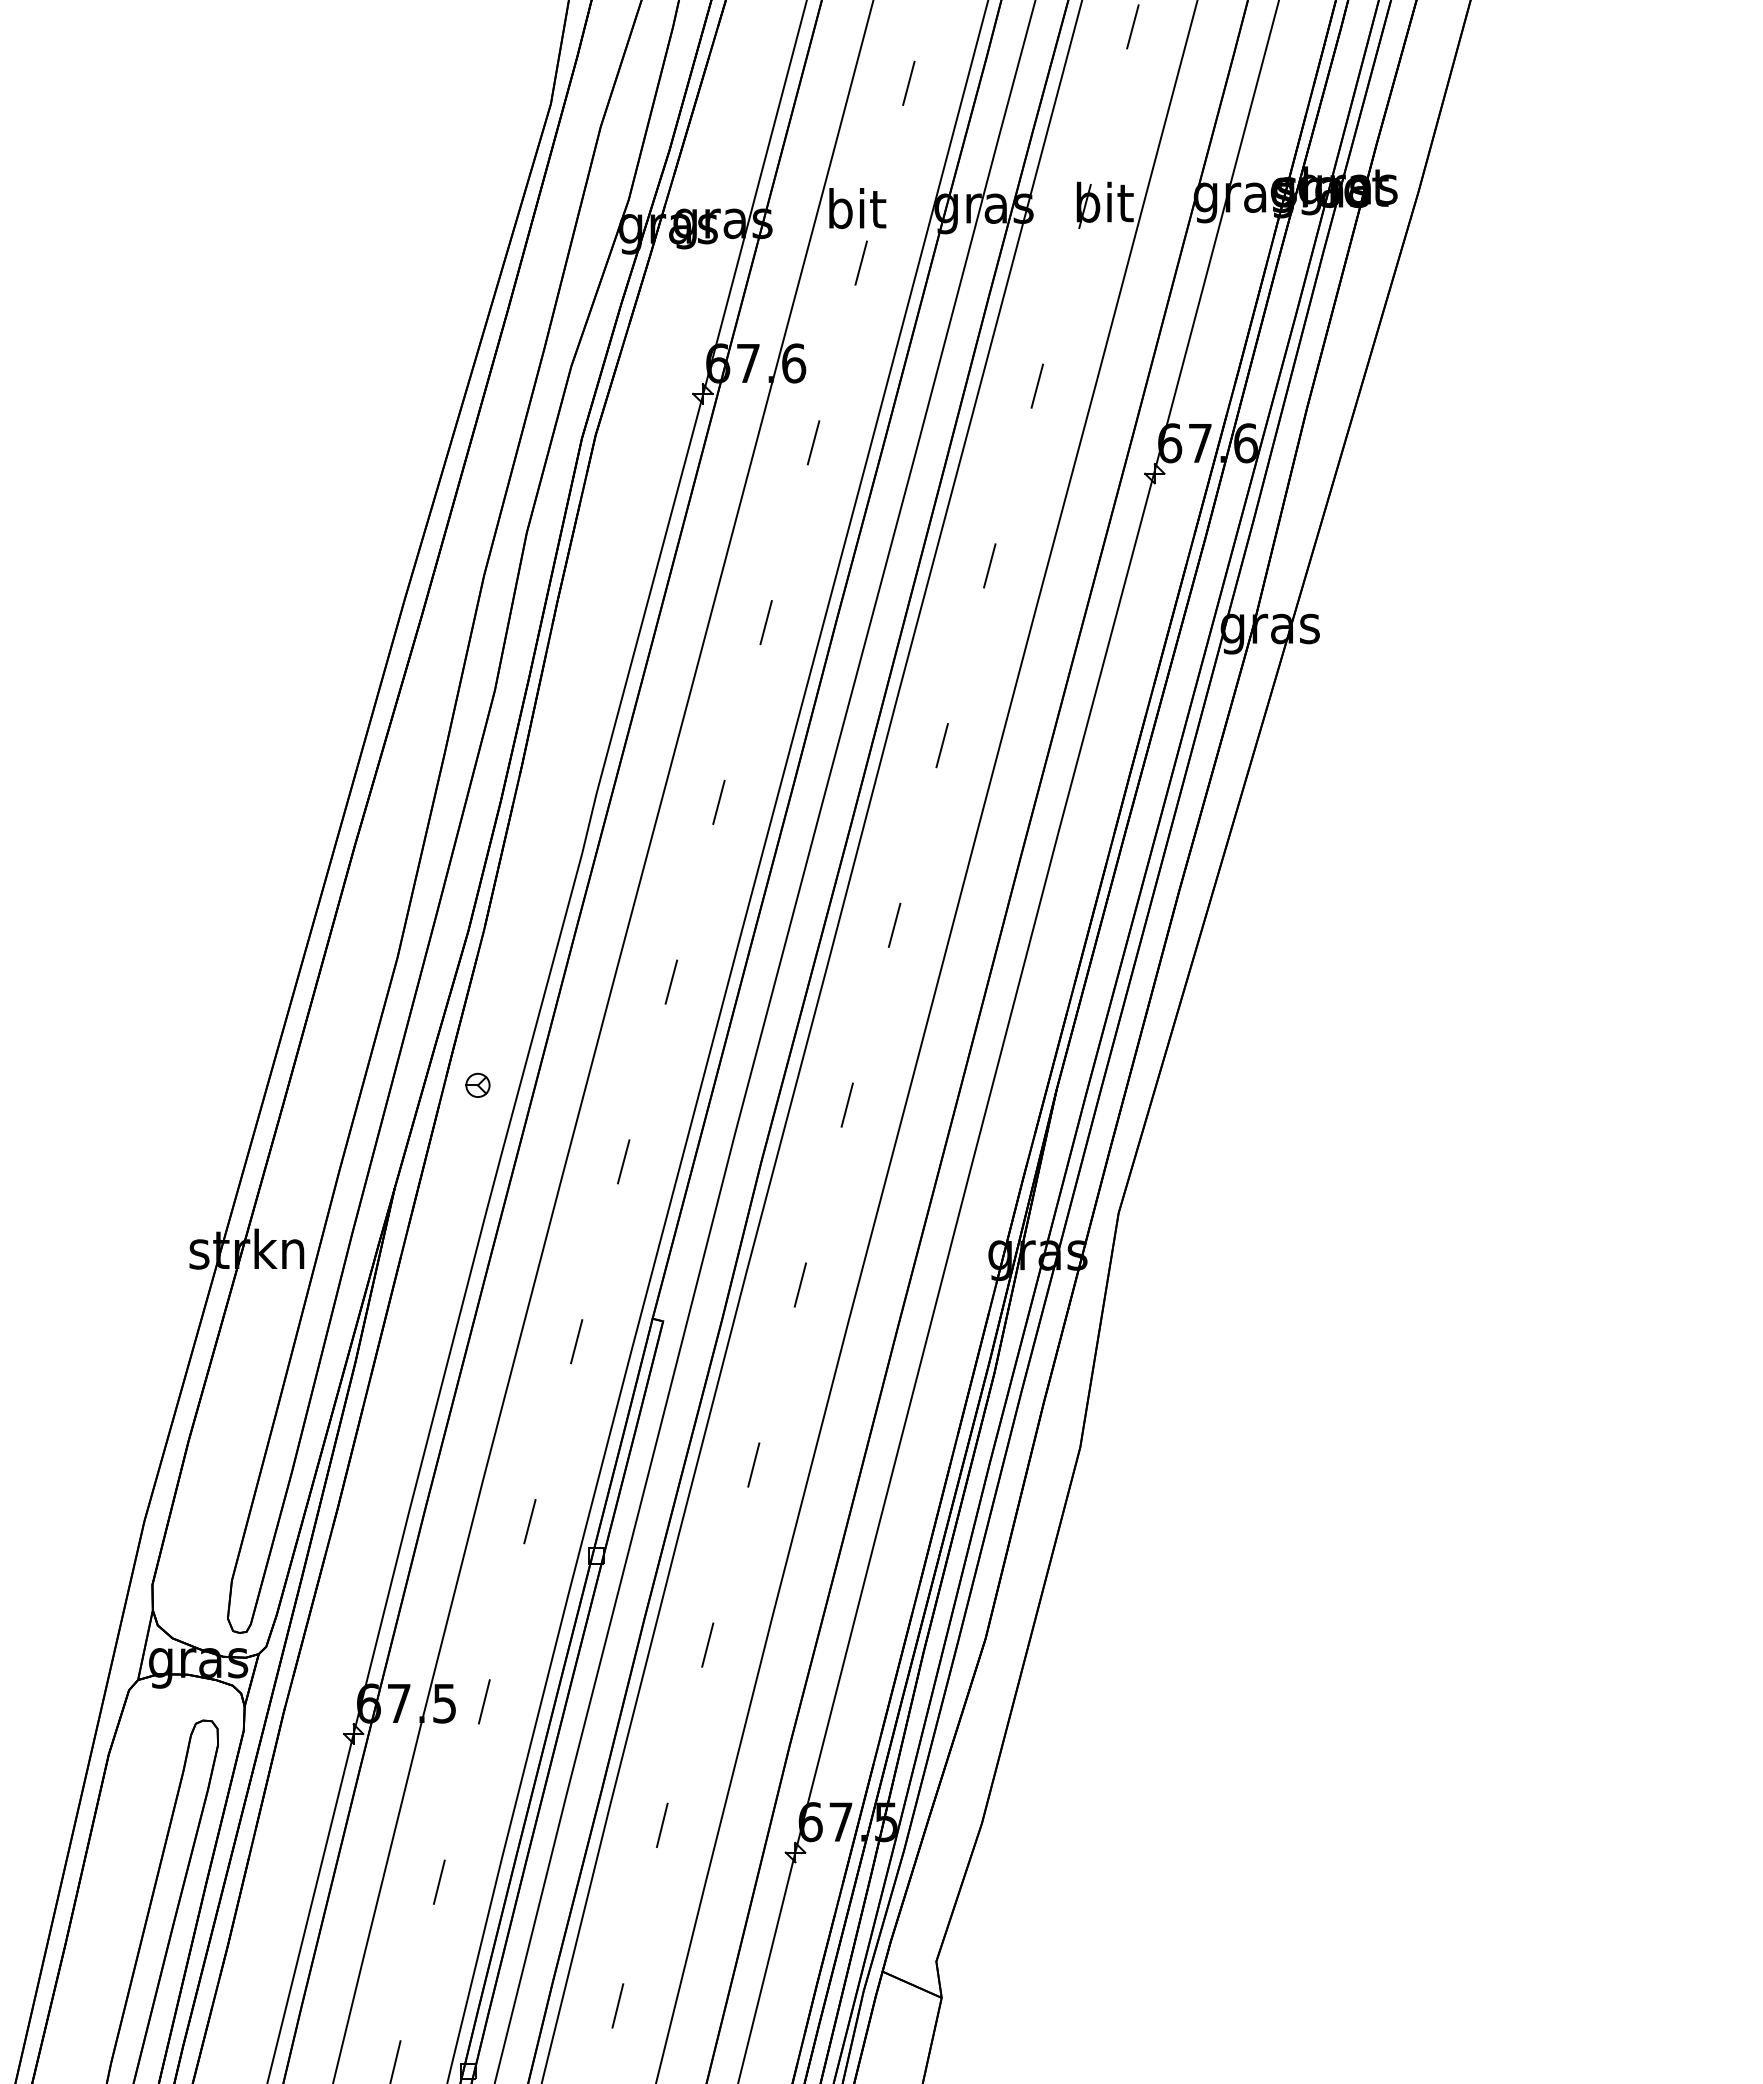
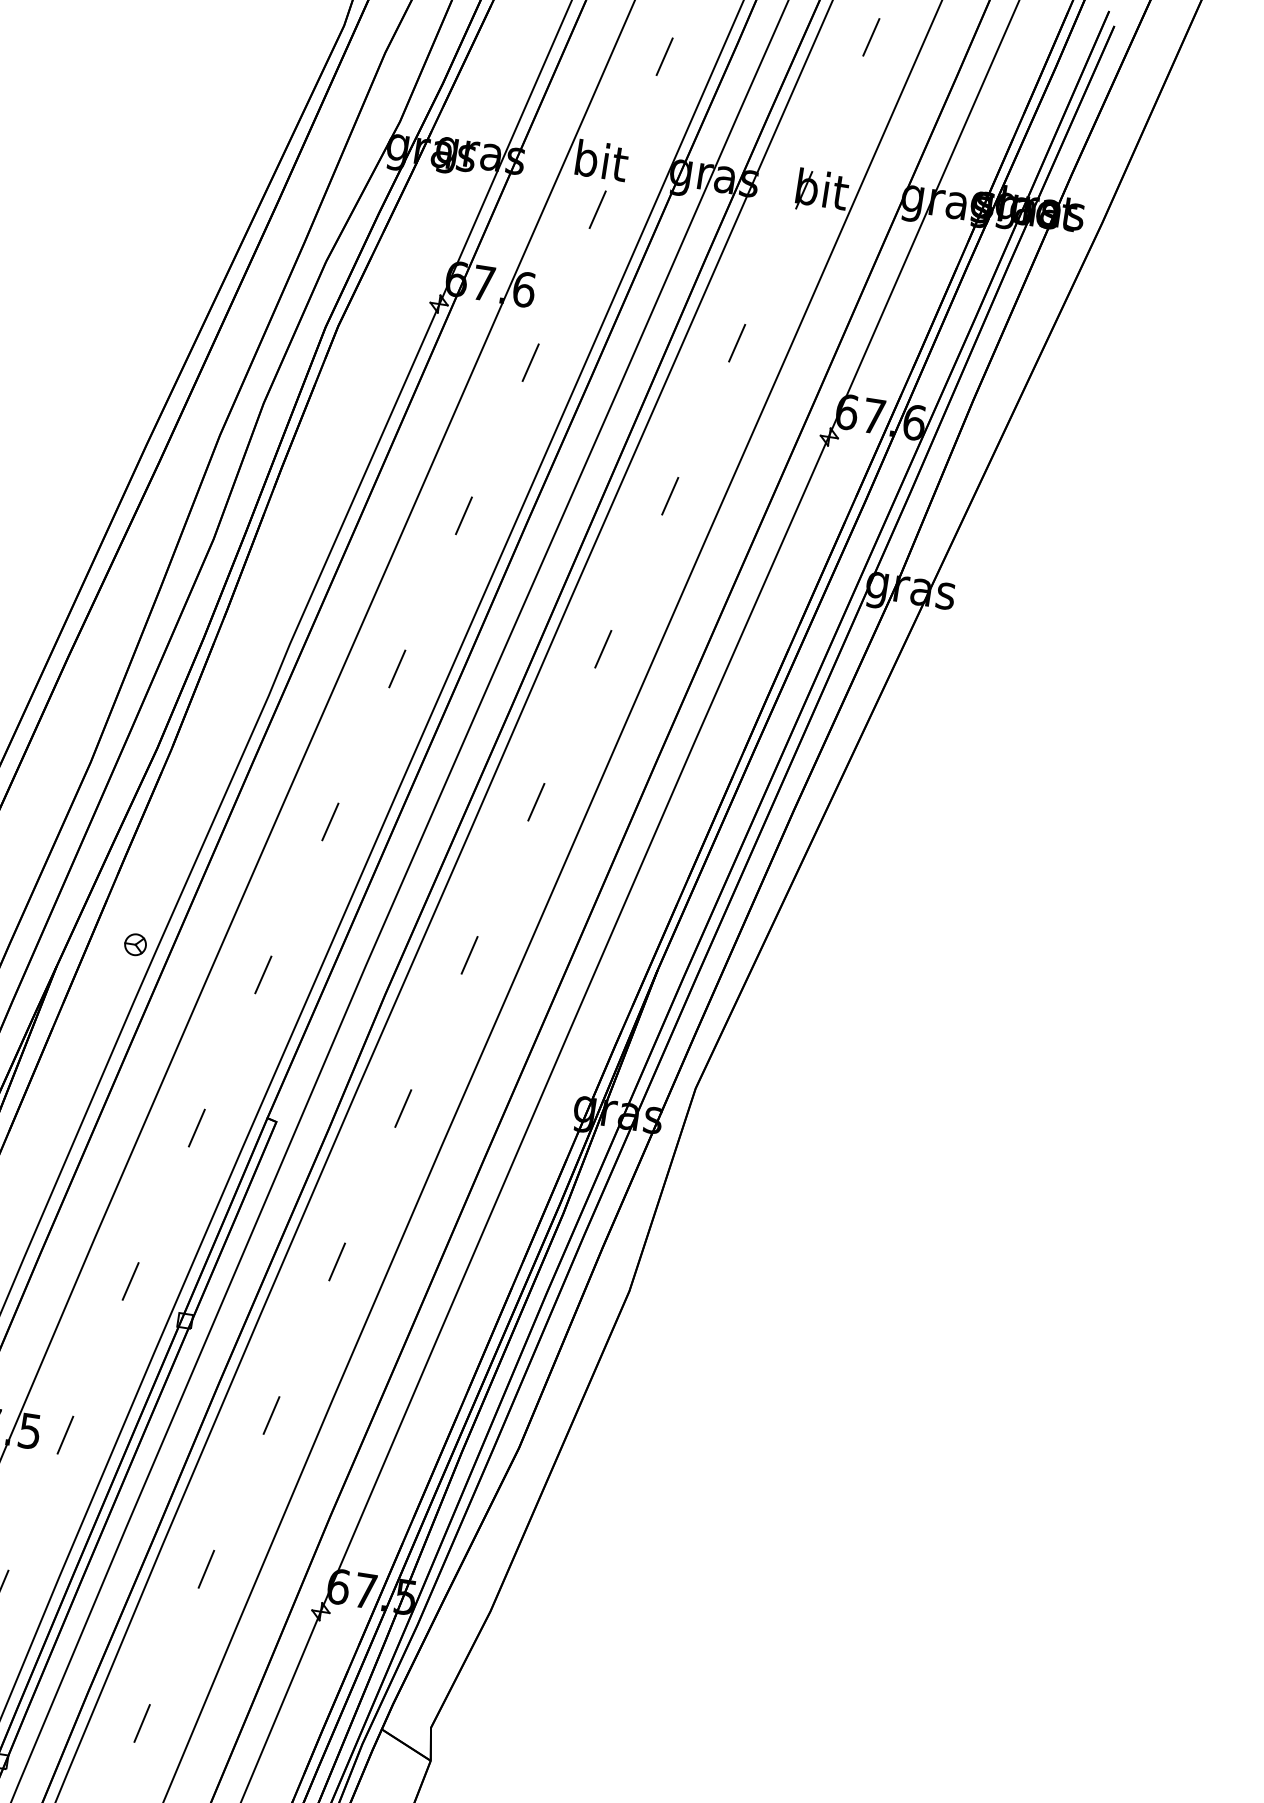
part: (477, 1084) -> (135, 943), moved

